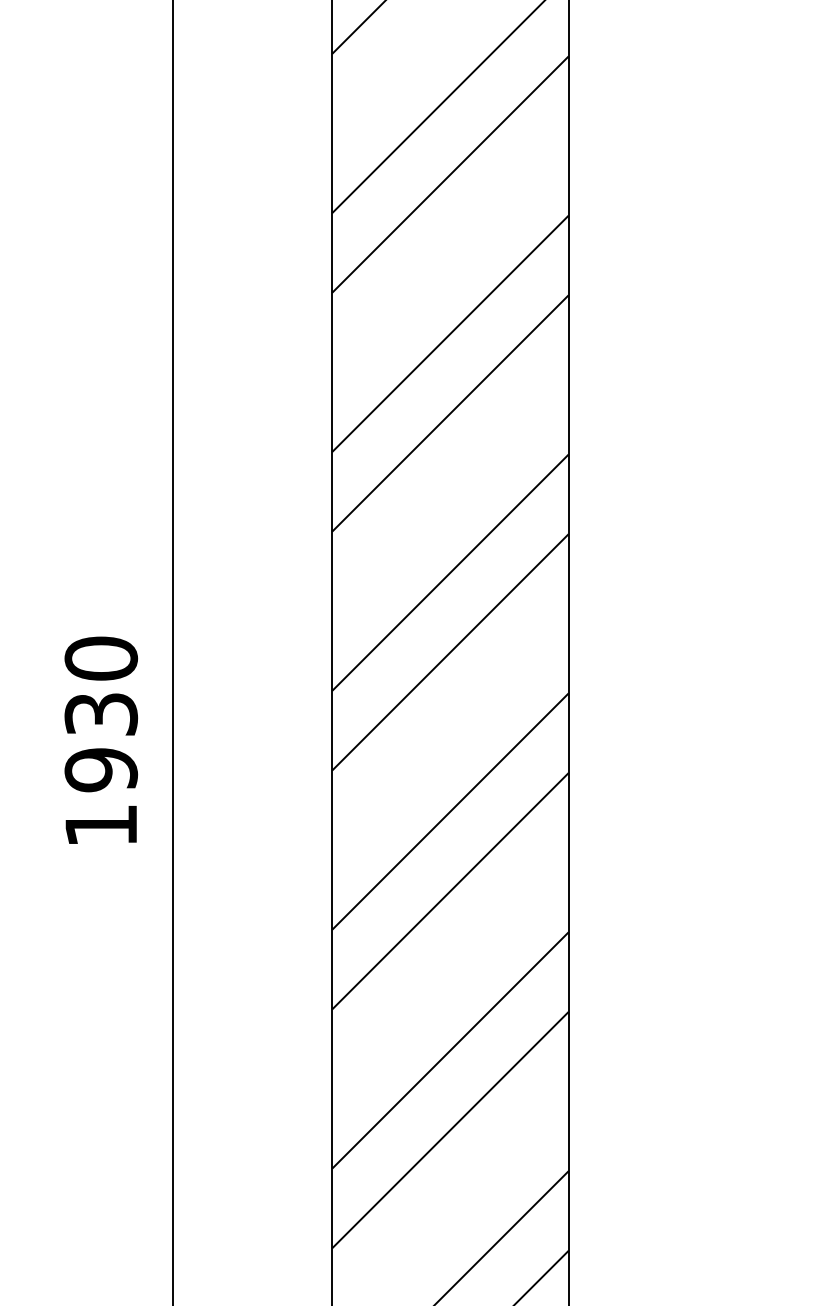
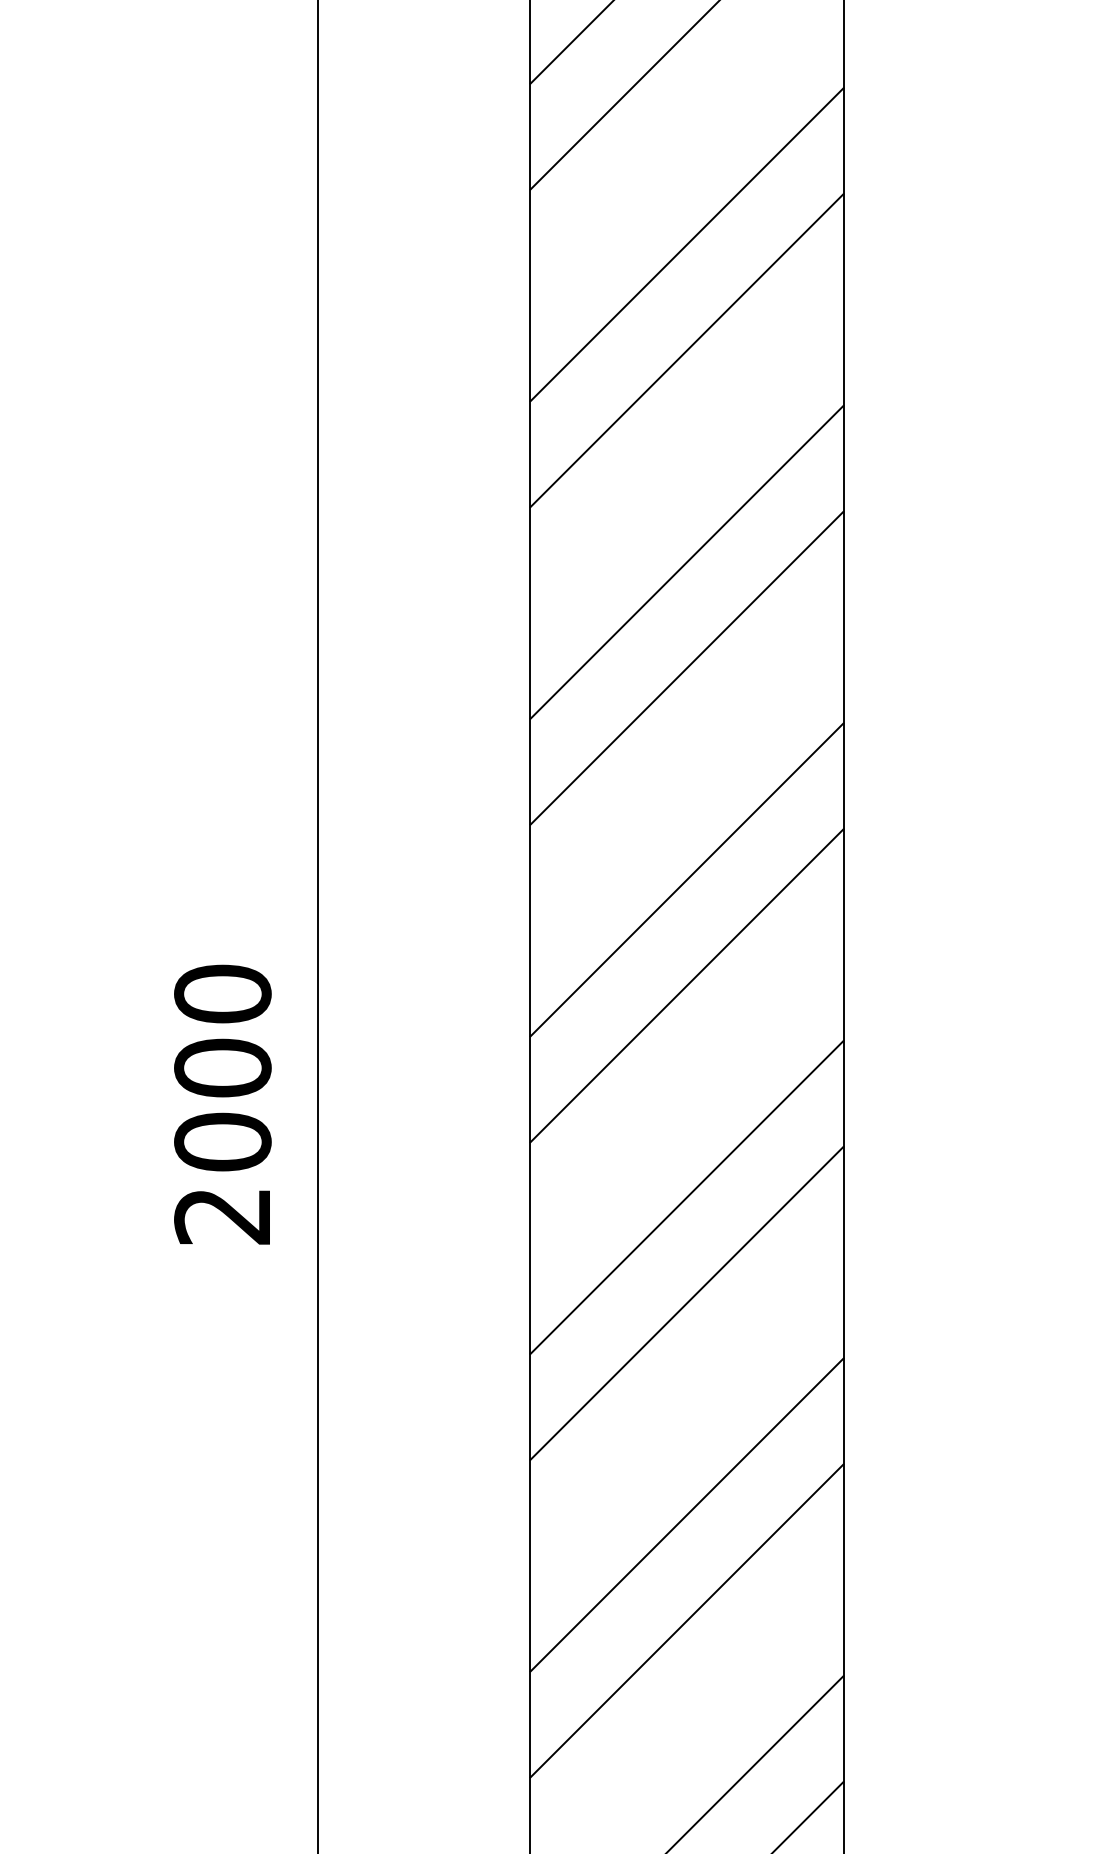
text: (101, 769) -> (222, 1141), 1930 -> 2000

